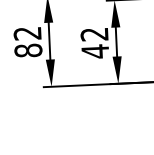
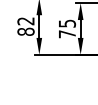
text: (95, 42) -> (67, 28), 42 -> 75

